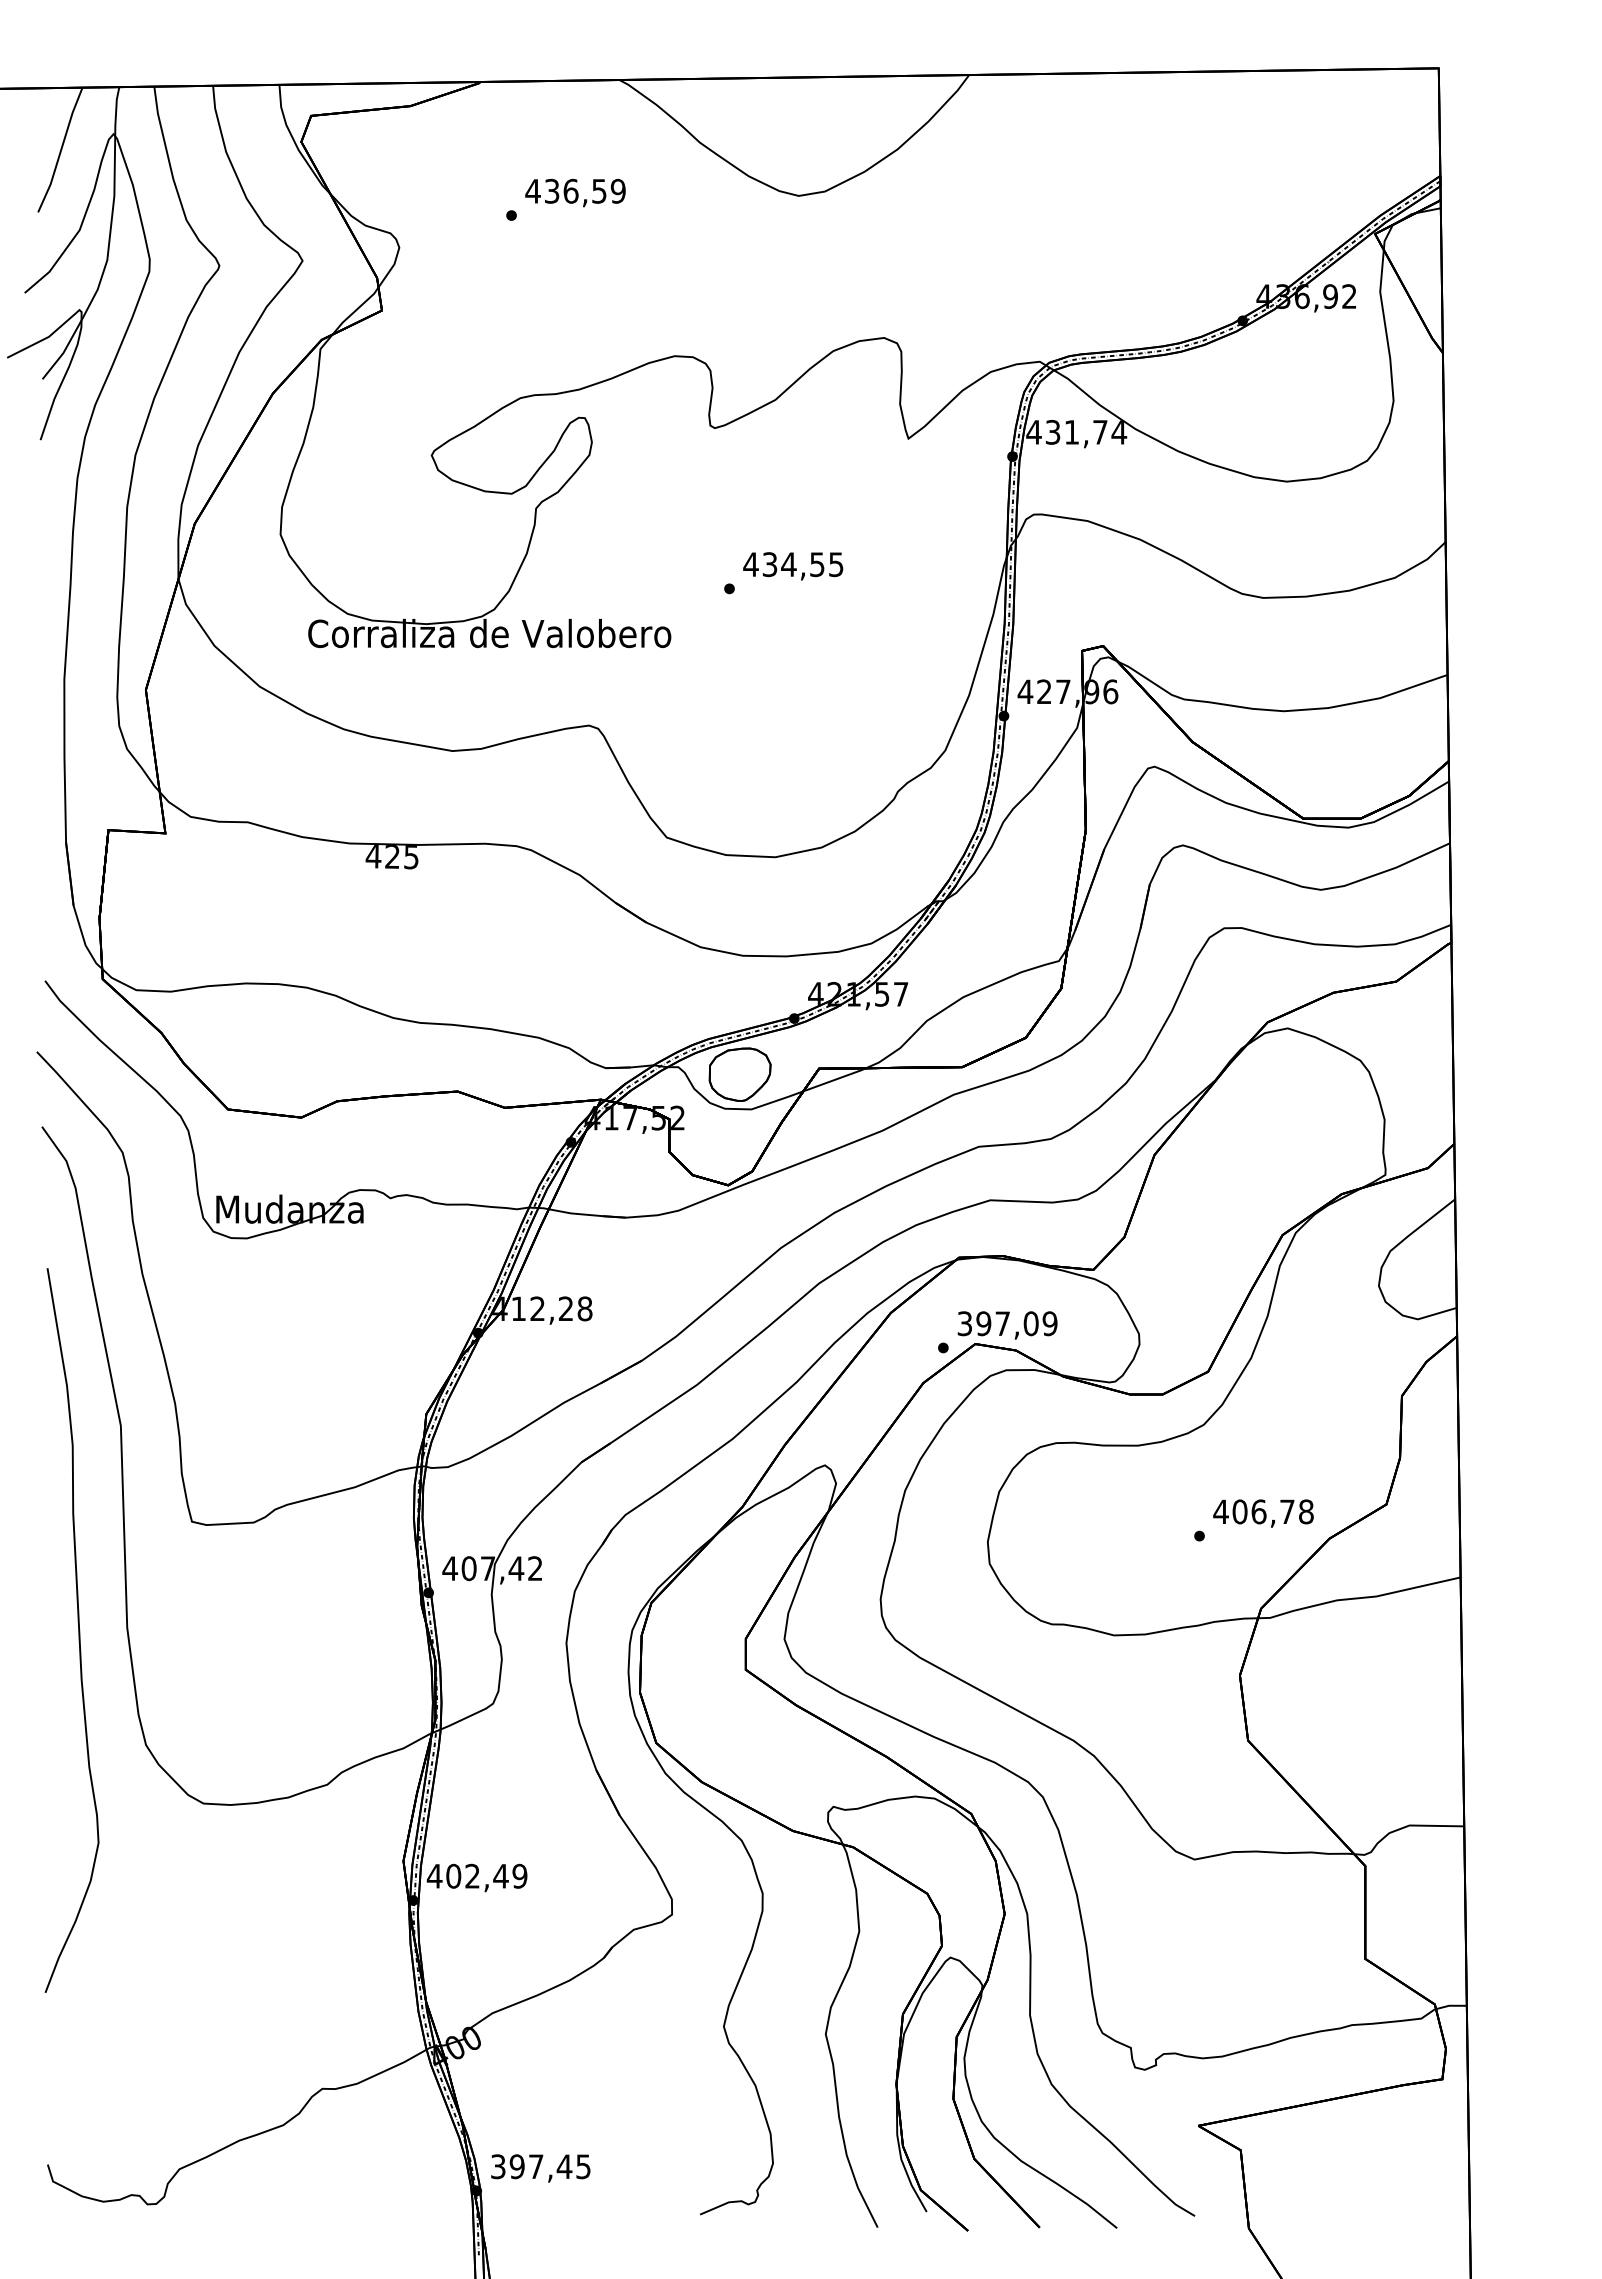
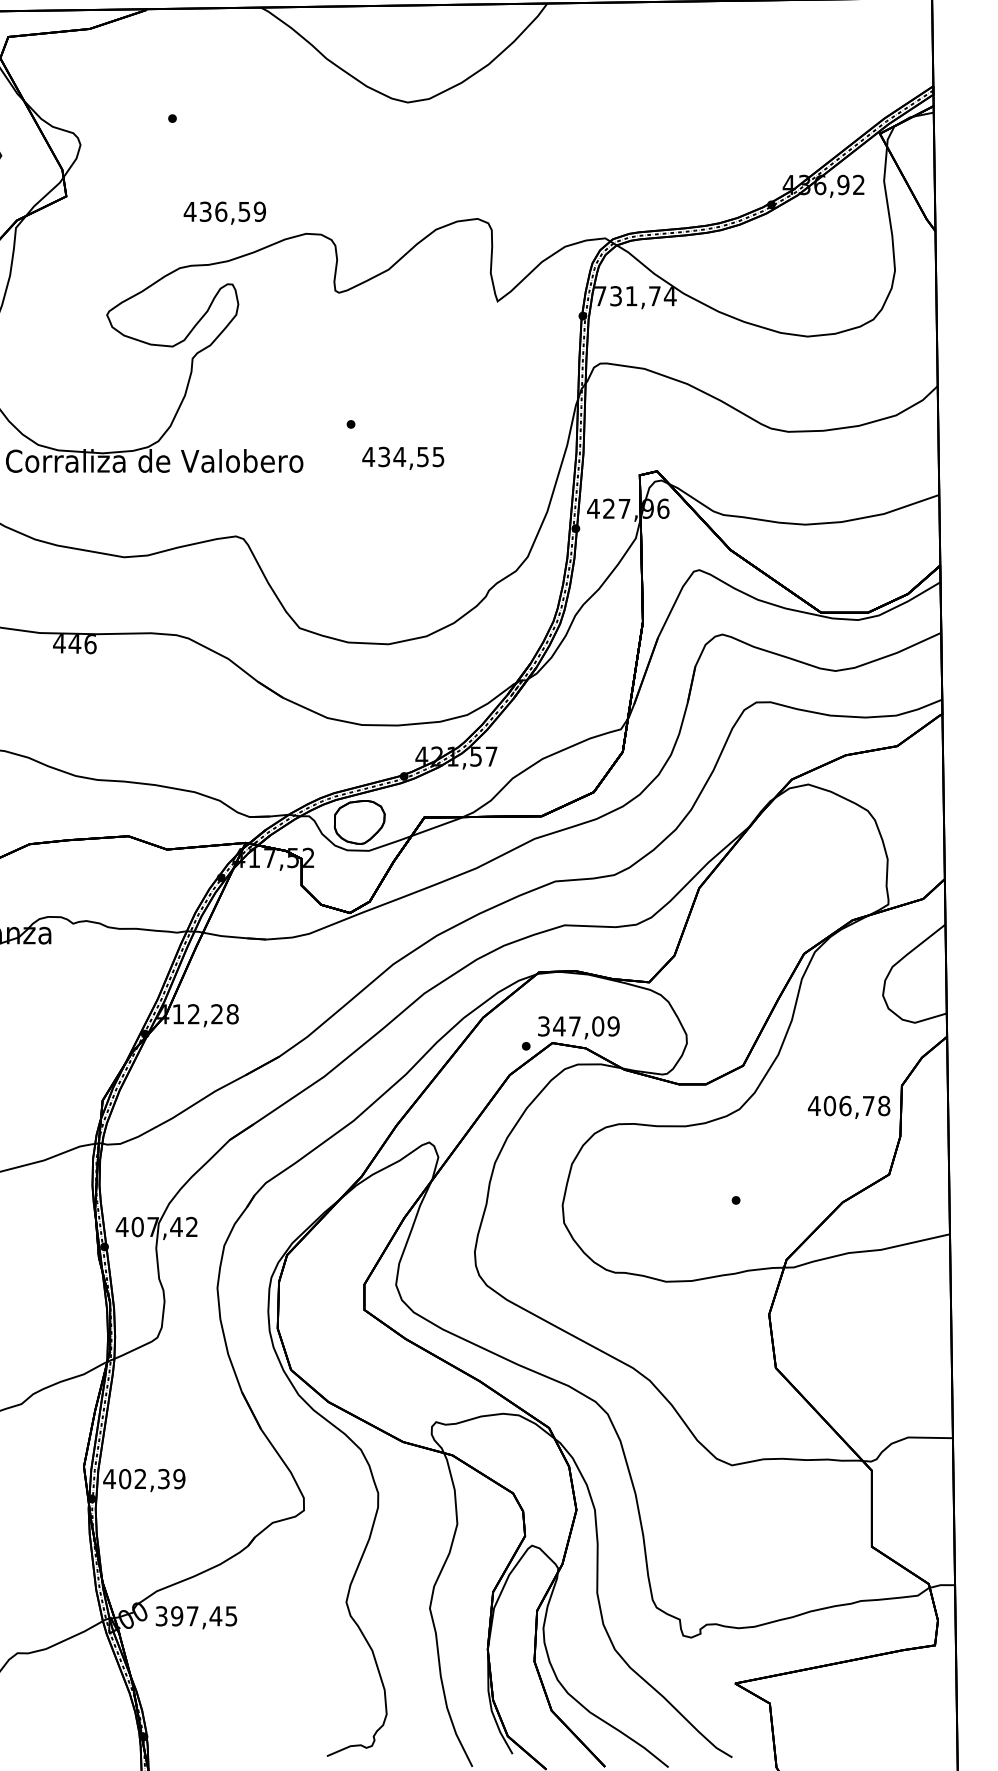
text: (575, 192) -> (224, 212), moved
text: (1033, 432) -> (600, 296), 431,74 -> 731,74
text: (793, 566) -> (403, 458), moved
text: (401, 857) -> (82, 644), 425 -> 446
text: (983, 1323) -> (559, 1026), 397,09 -> 347,09
text: (1263, 1513) -> (849, 1107), moved
text: (500, 1875) -> (163, 1478), 402,49 -> 402,39
text: (540, 2168) -> (196, 1617), moved

